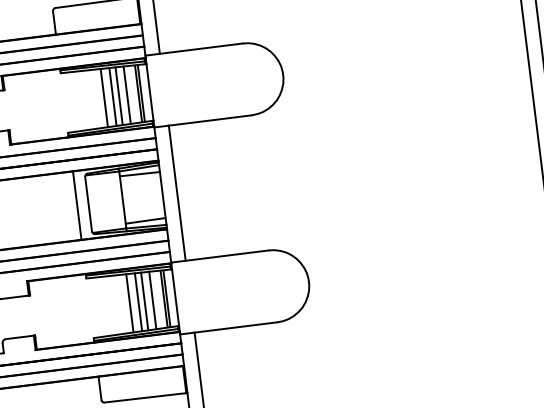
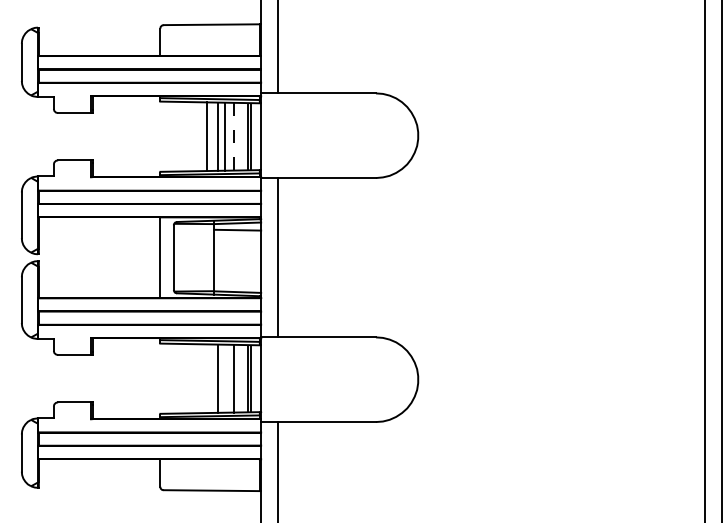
line: (127, 95) -> (234, 136), solid -> dashed
line: (145, 220) -> (237, 284), removed
line: (144, 301) -> (224, 378), removed
line: (130, 303) -> (207, 378), removed

